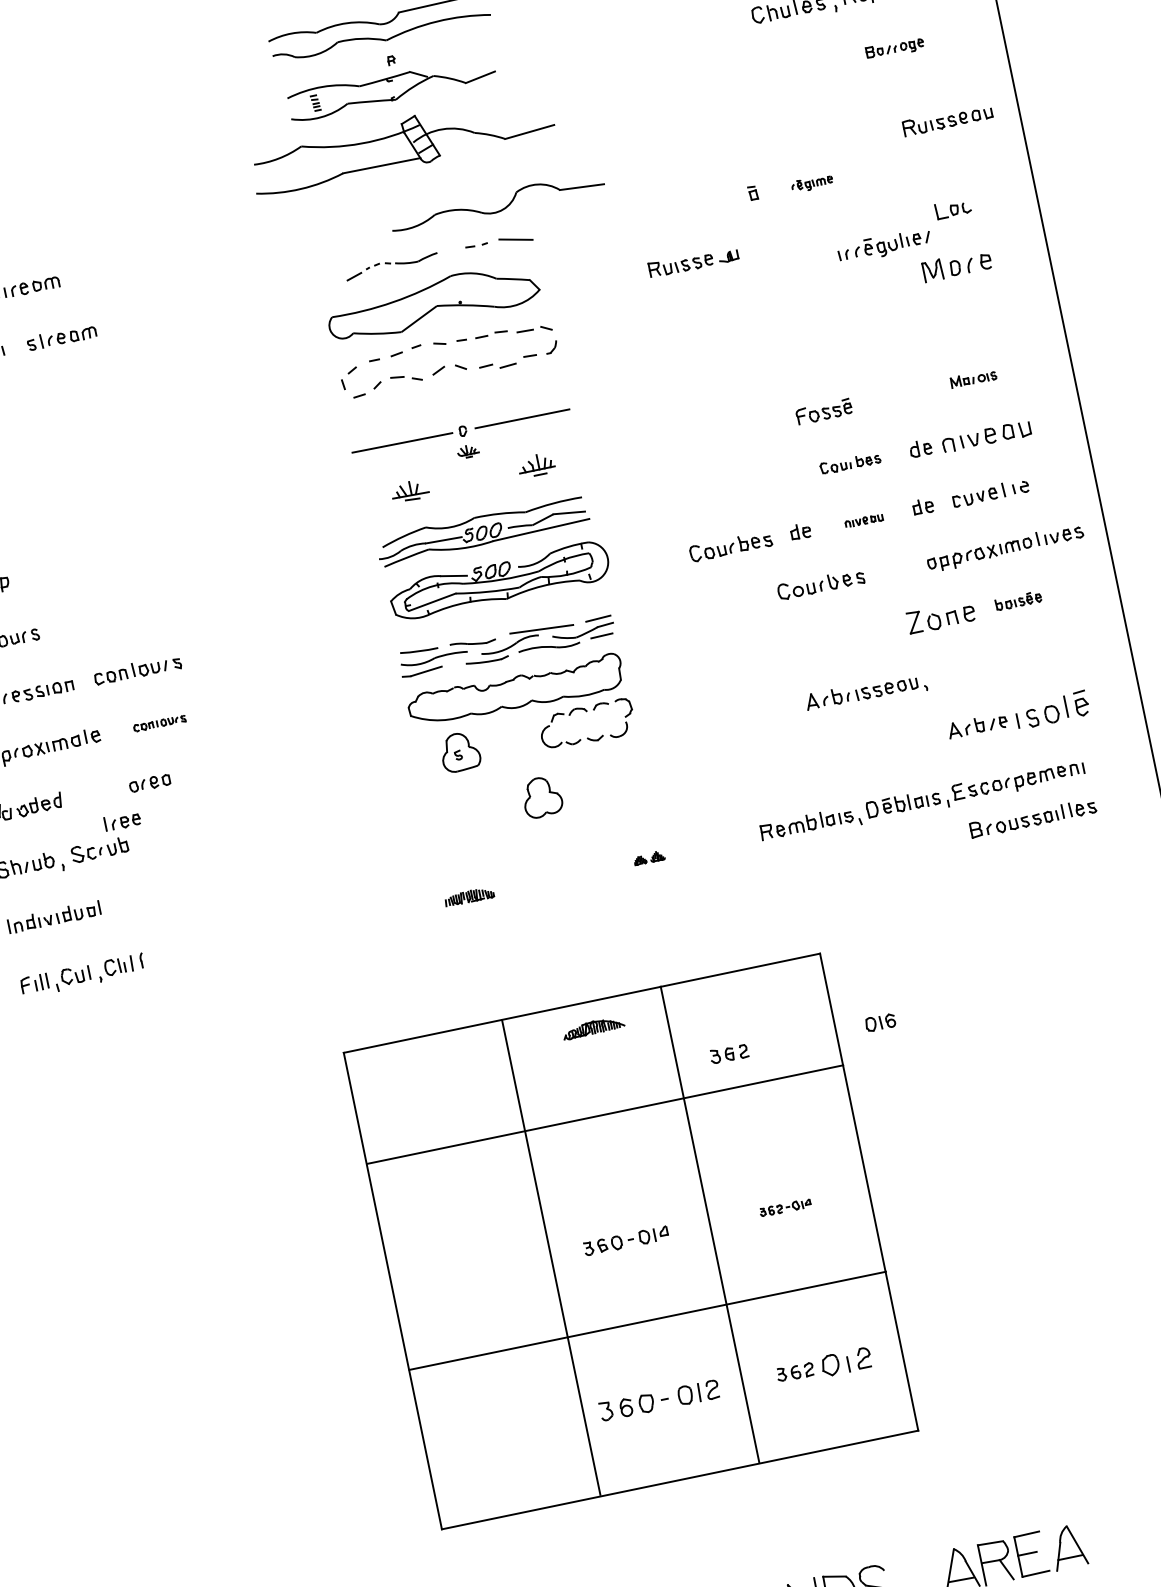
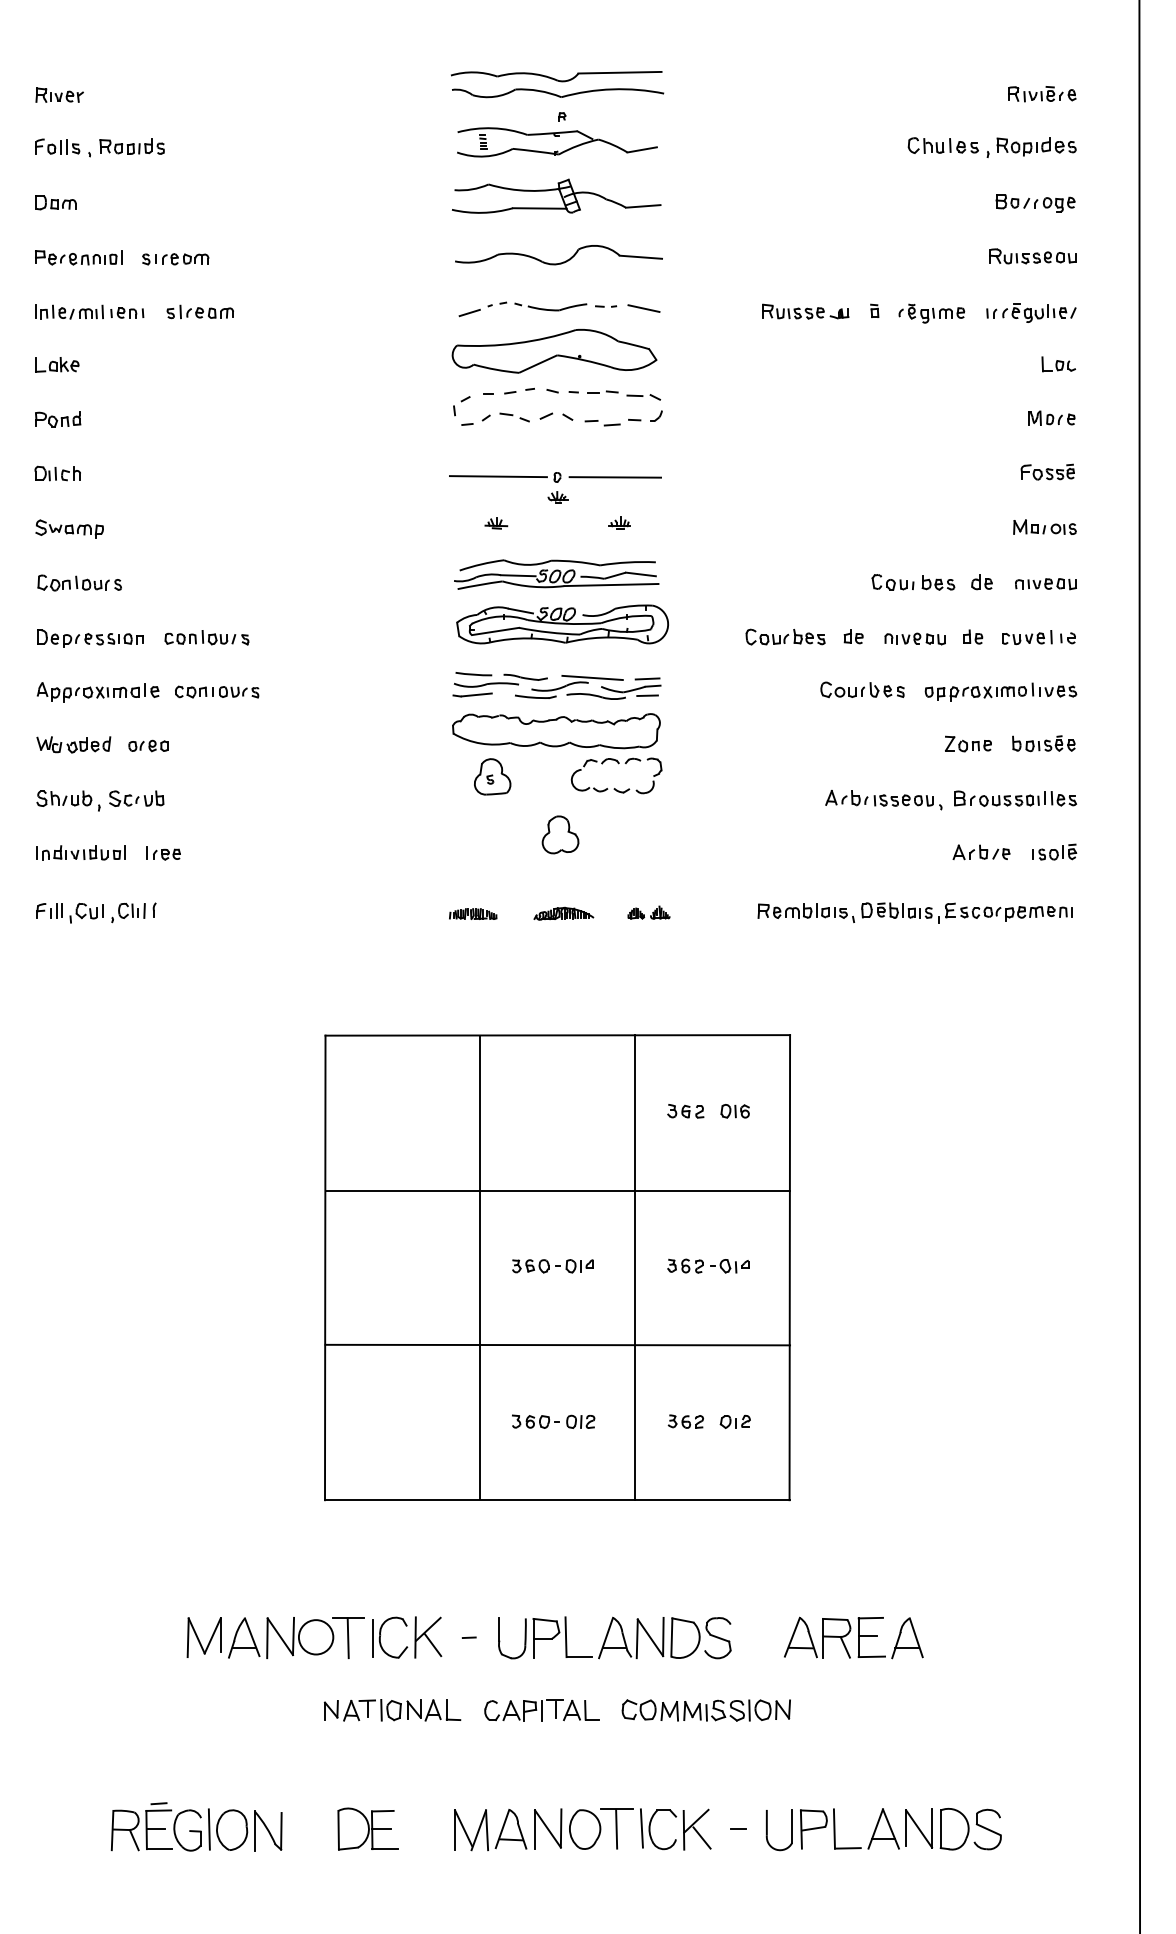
part: (895, 48) -> (1035, 203), size x1.43
part: (947, 120) -> (1032, 256), moved
part: (402, 142) -> (556, 195), size x0.71
part: (811, 183) -> (931, 313), size x1.67
part: (499, 209) -> (559, 262), moved
part: (884, 245) -> (1031, 312), moved
part: (693, 261) -> (805, 311), moved
part: (956, 264) -> (1051, 417), size x0.71
part: (391, 266) -> (522, 309), size x1.43
part: (972, 378) -> (1044, 526), size x1.43
part: (823, 411) -> (1047, 471), moved
part: (986, 437) -> (1045, 584), size x0.71
part: (850, 463) -> (913, 582), size x1.43
part: (536, 464) -> (619, 522), size x0.62
part: (410, 491) -> (496, 523), size x0.62
part: (863, 520) -> (914, 638), size x1.67
part: (1004, 547) -> (1000, 691), moved
part: (1018, 600) -> (1043, 743), size x1.43
part: (941, 616) -> (968, 743), size x0.71
part: (1052, 709) -> (1054, 851), size x0.62
part: (159, 722) -> (217, 691), size x1.67
part: (149, 782) -> (148, 745), moved
part: (1033, 817) -> (1015, 798), moved
part: (122, 821) -> (163, 853), moved
part: (648, 857) -> (648, 912), size x1.43
part: (879, 1022) -> (734, 1111), moved
part: (593, 1027) -> (563, 913), moved
line: (605, 1114) -> (558, 1191), moved
part: (785, 1207) -> (708, 1265), size x1.67
part: (845, 1361) -> (734, 1421), size x0.62
part: (659, 1400) -> (553, 1421), size x0.71

